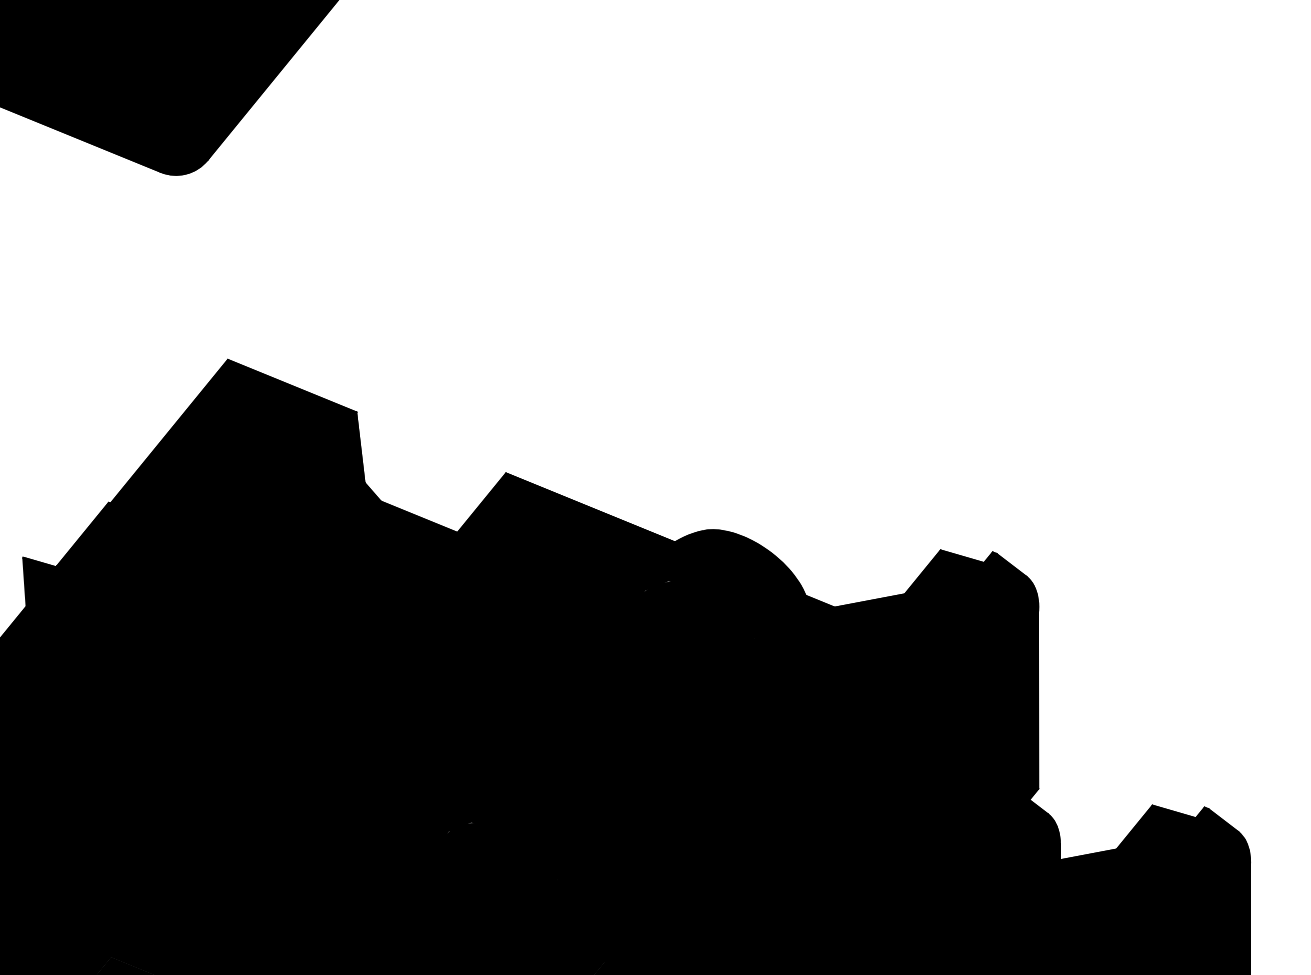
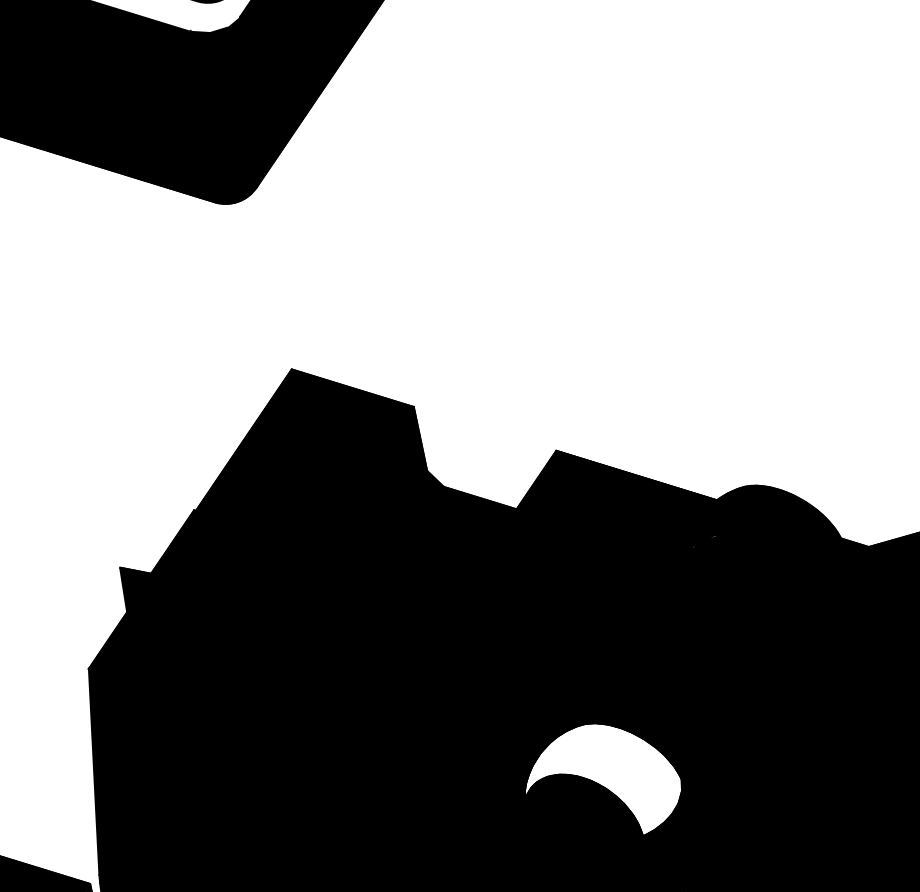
fill: (524, 834) -> (602, 780), removed

